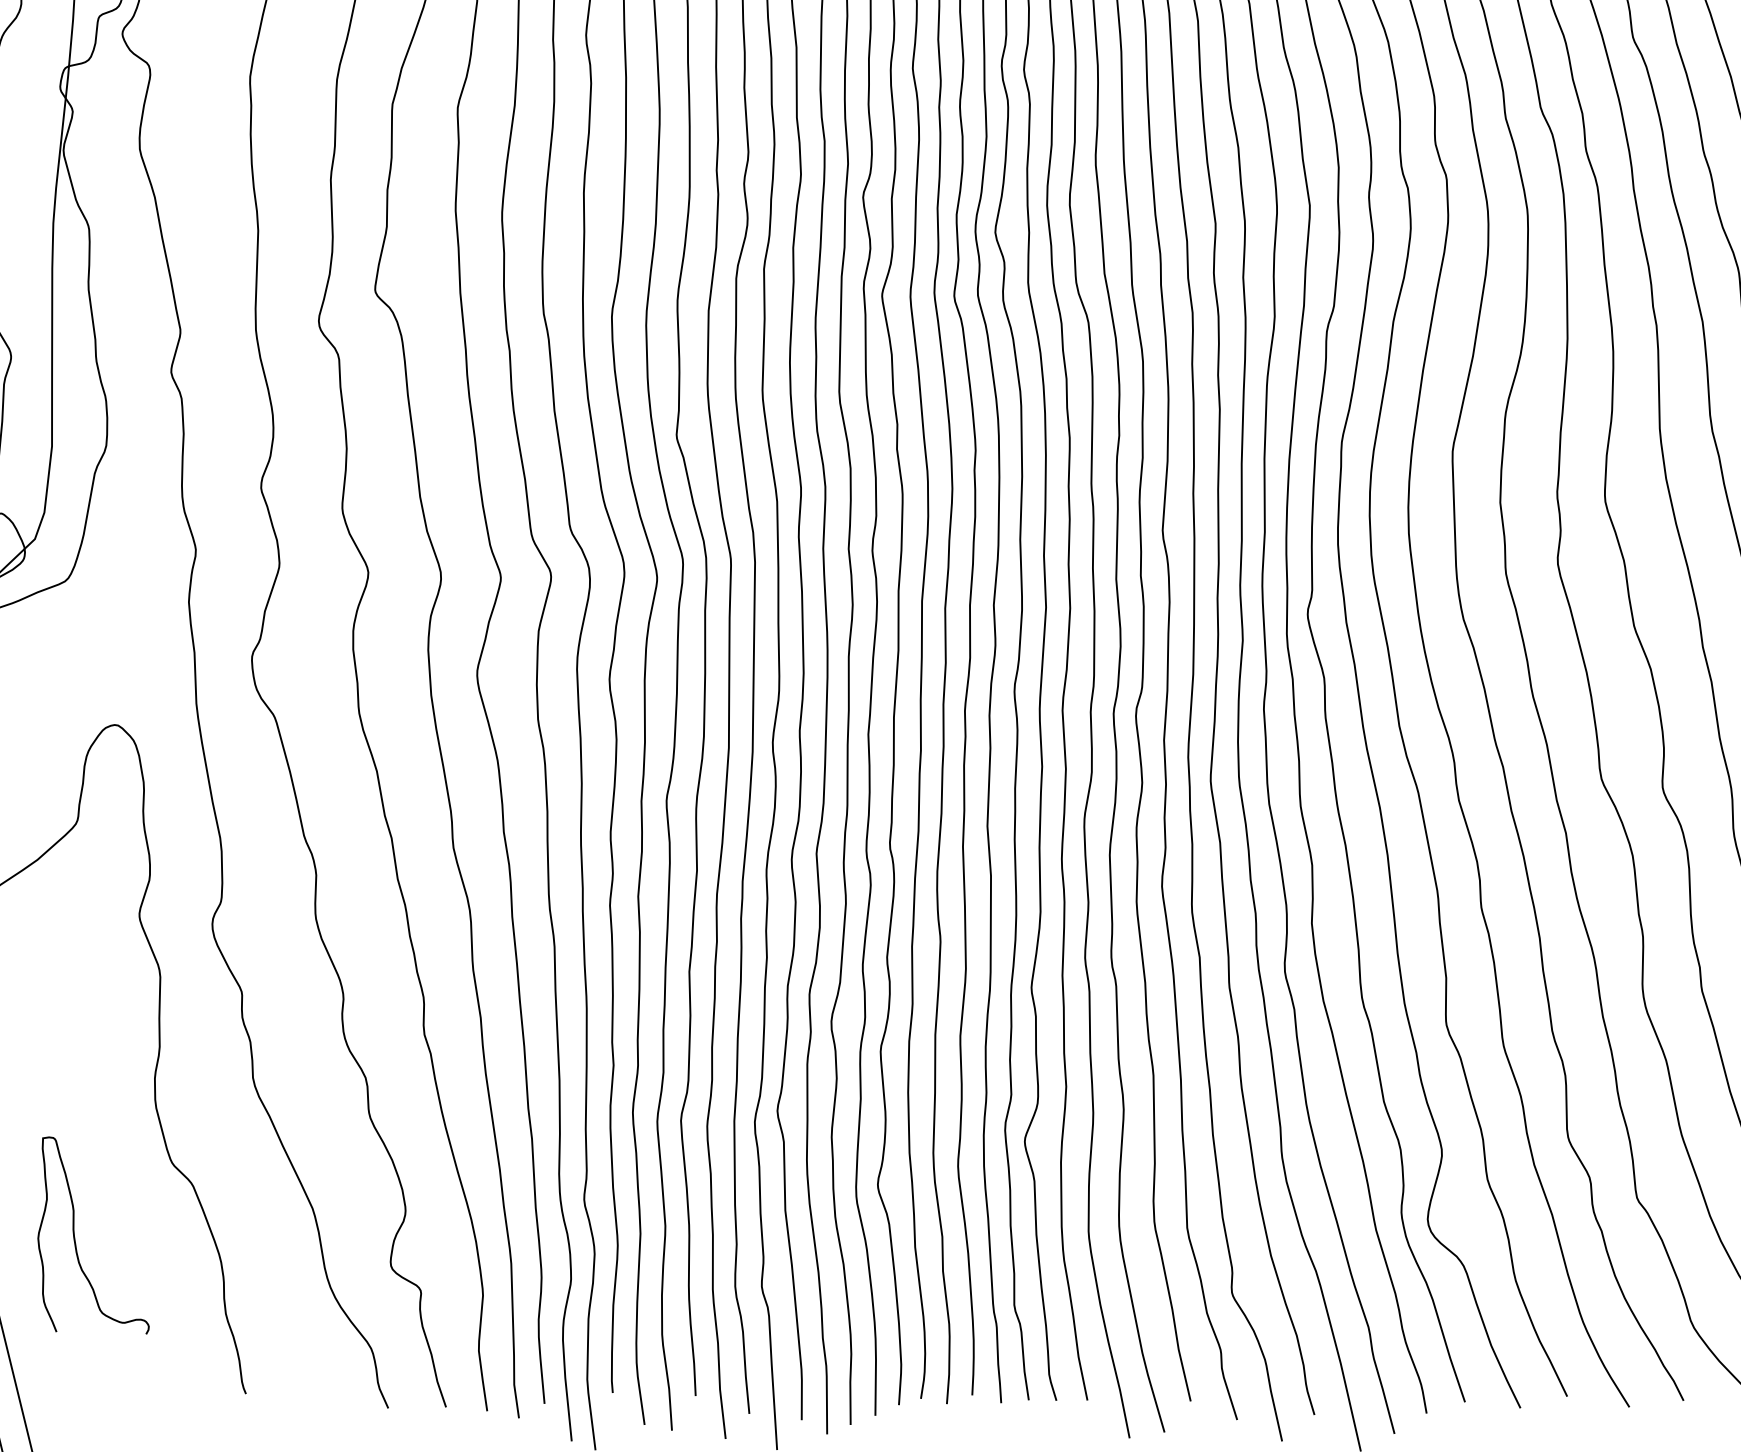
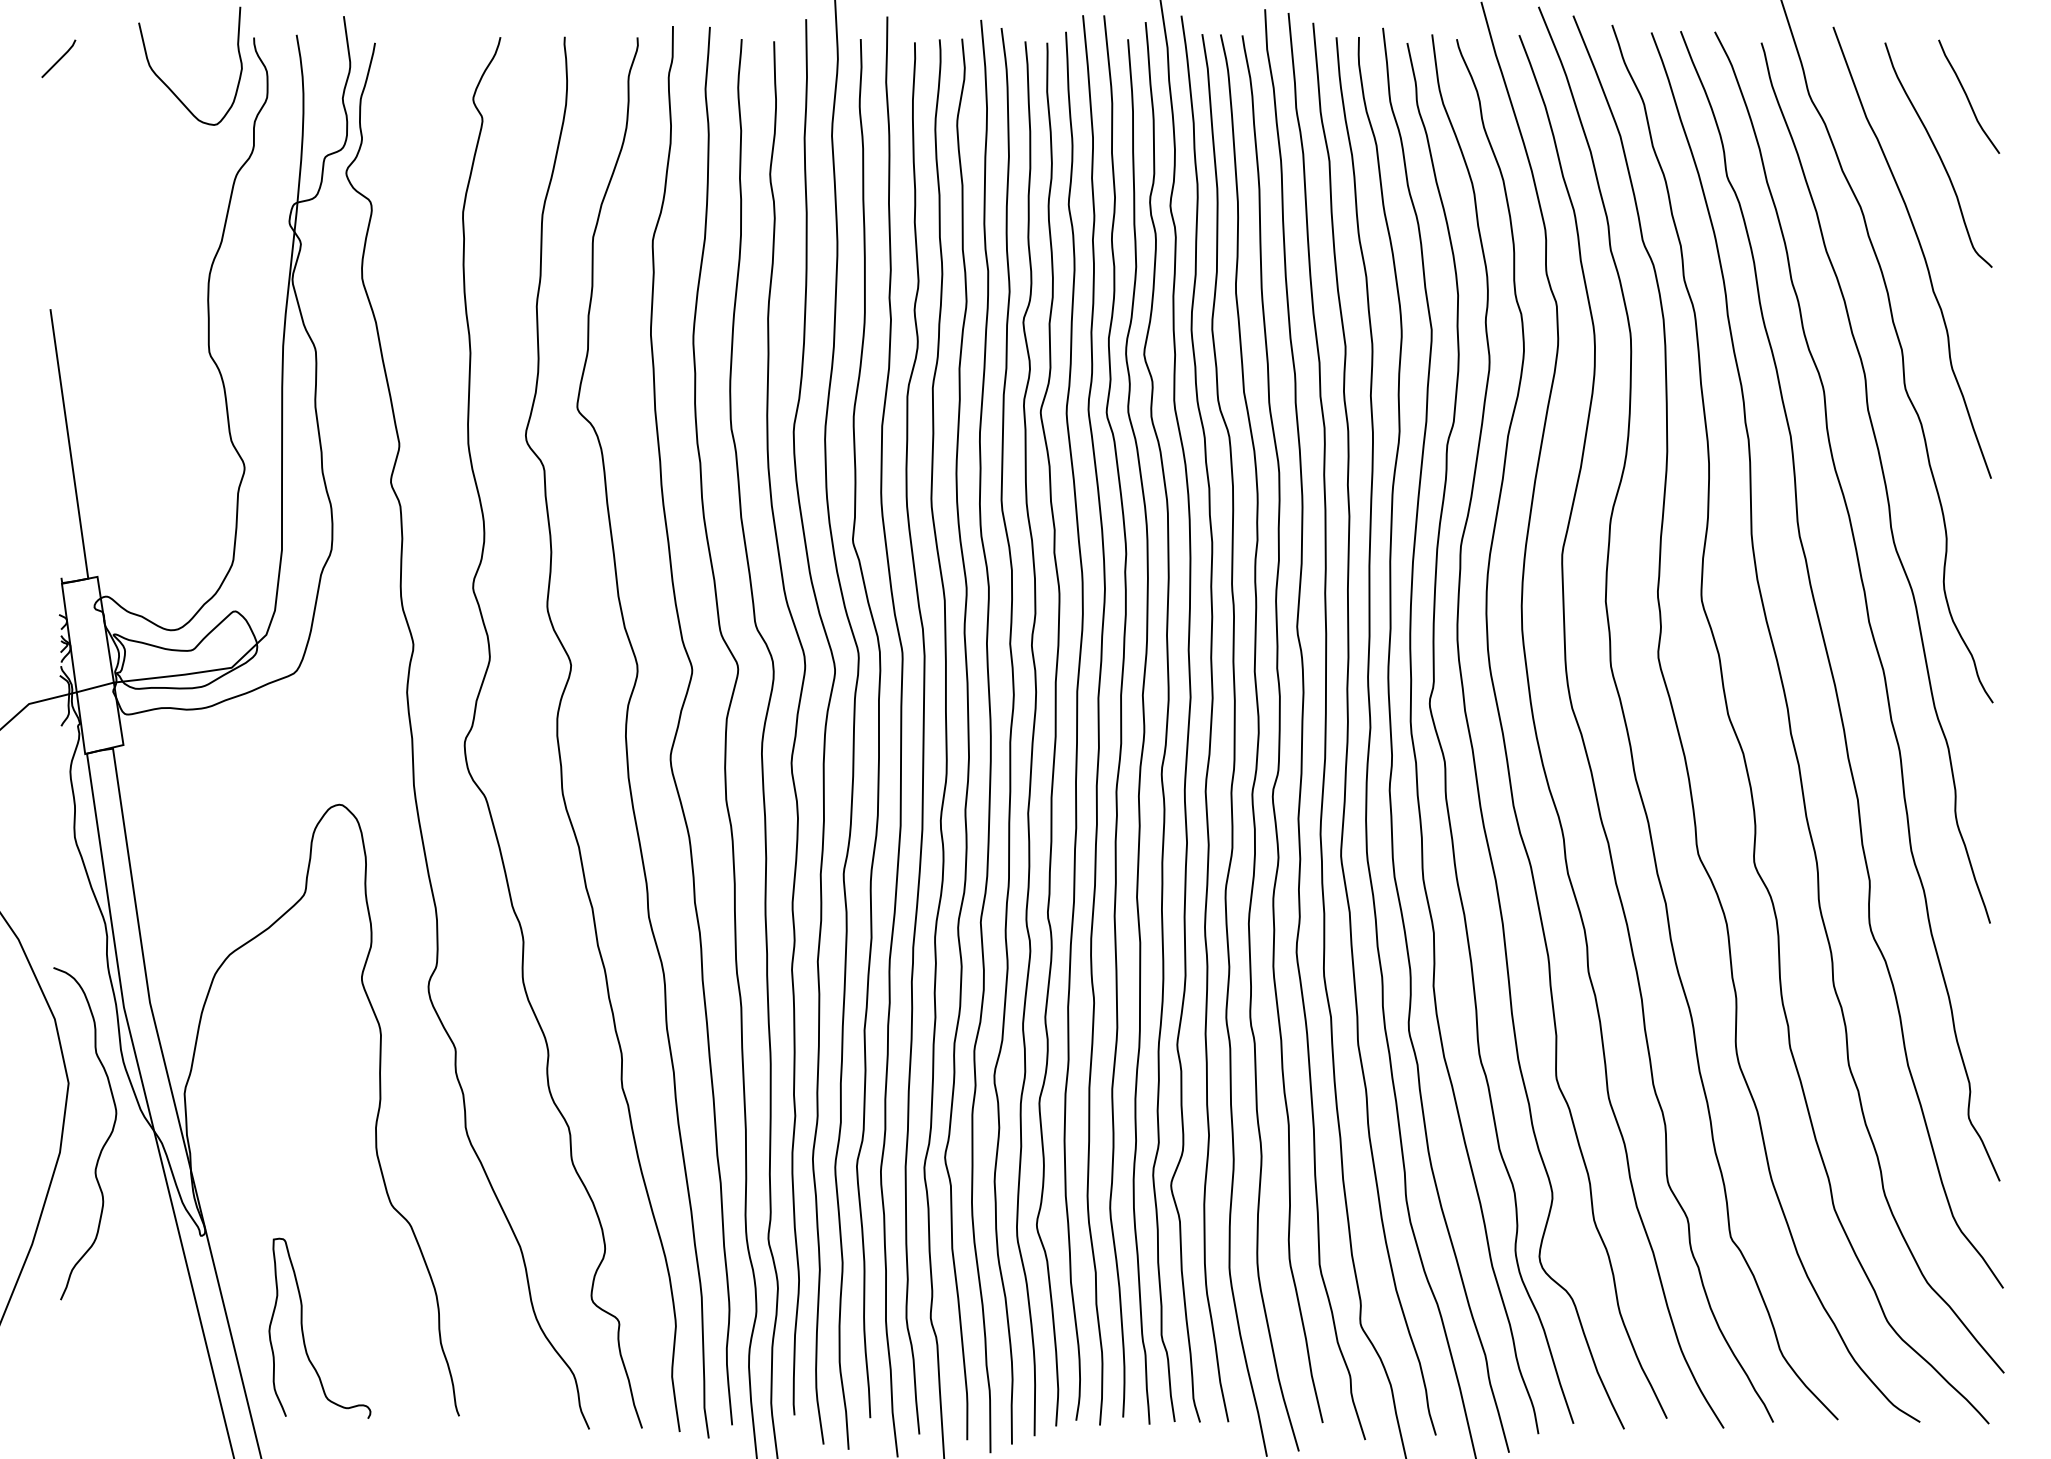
curve: (75, 1237) -> (303, 1330), moved

